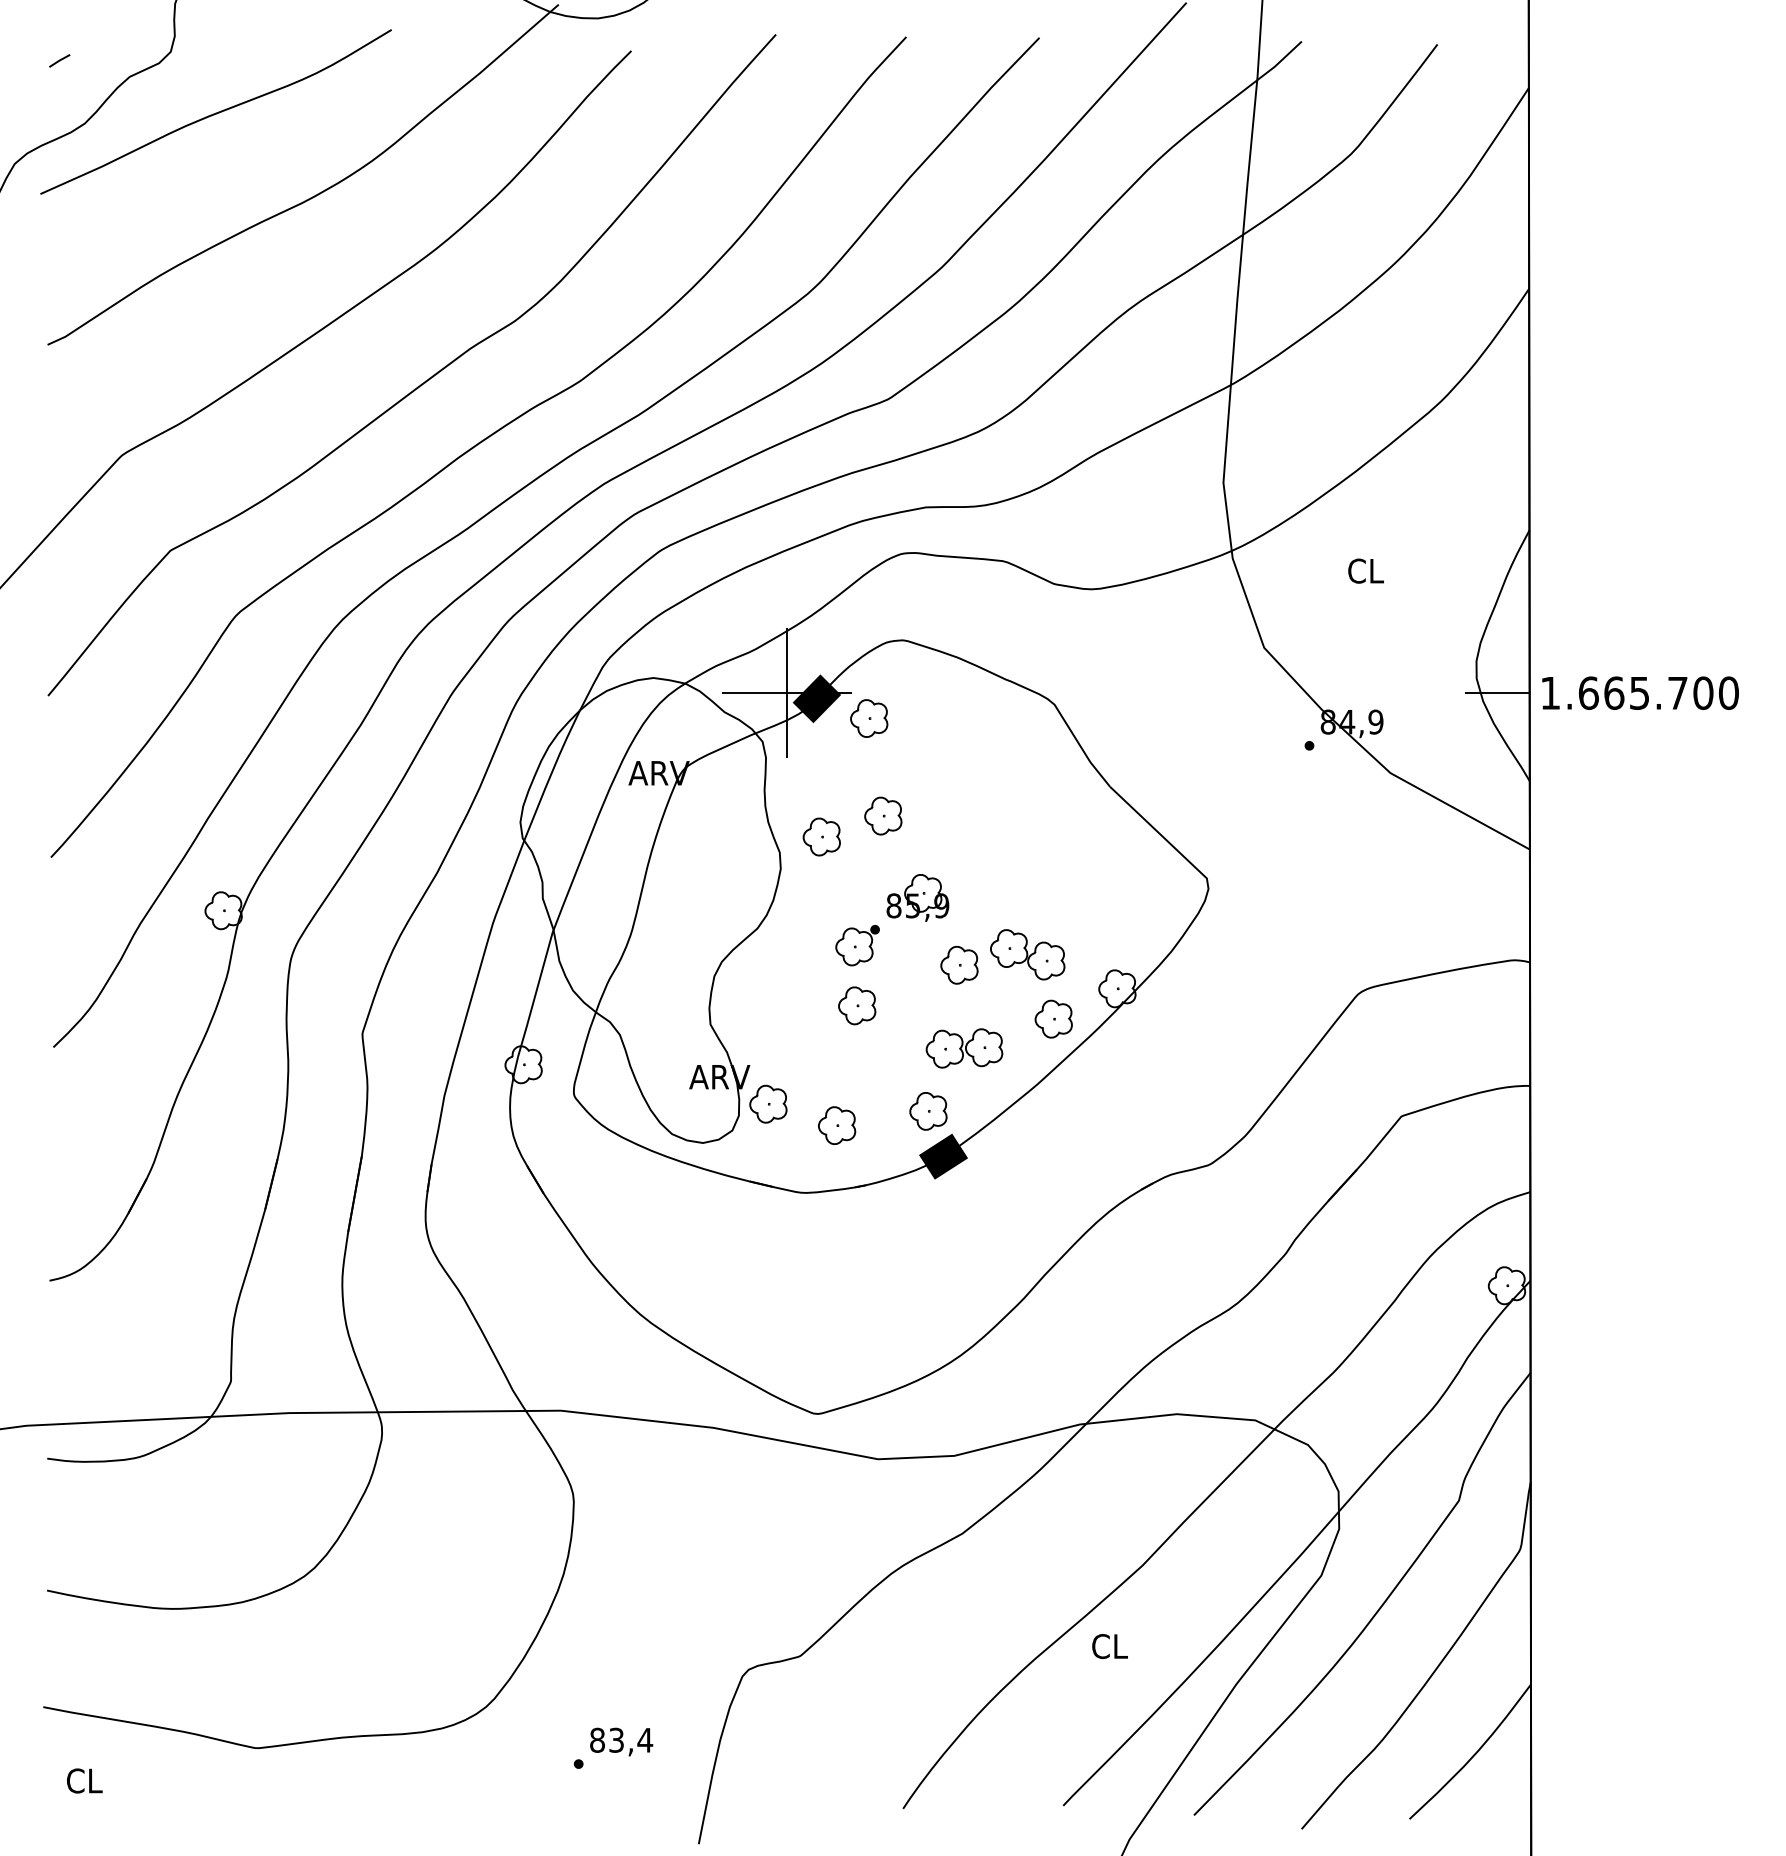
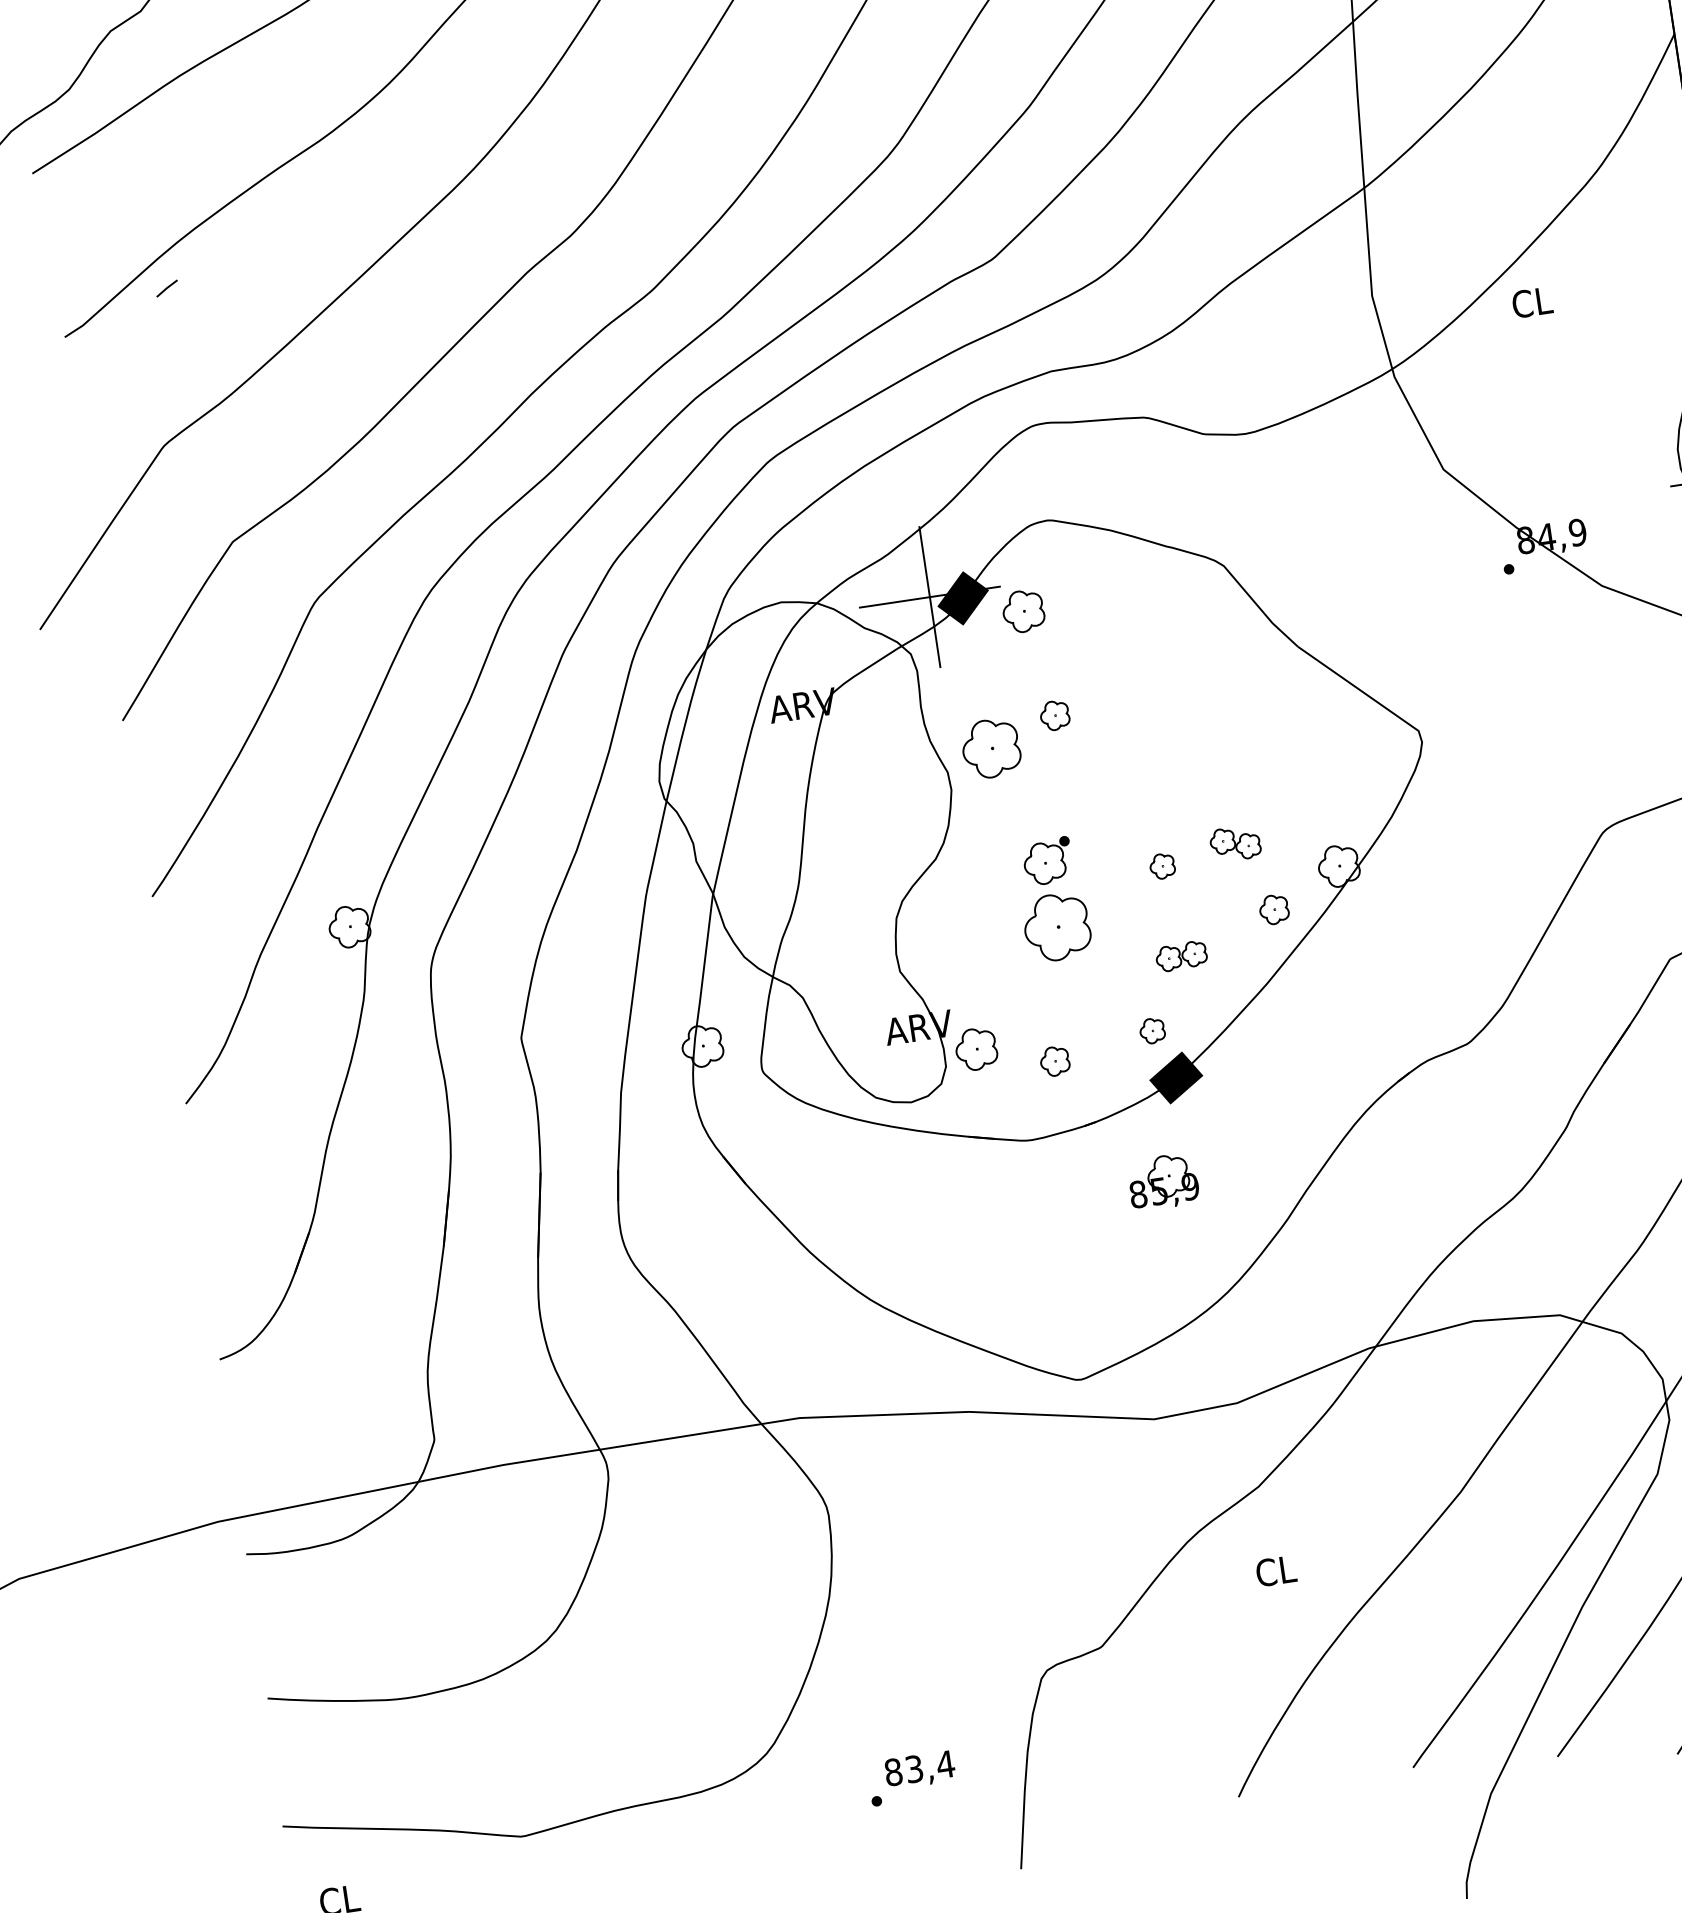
line: (59, 60) -> (166, 288), moved
text: (1365, 570) -> (1531, 301), moved
part: (883, 815) -> (1054, 715), size x0.7
part: (821, 836) -> (990, 748), size x1.4
part: (917, 897) -> (1162, 1181), moved
part: (1027, 954) -> (1235, 843), size x0.6
part: (959, 965) -> (1162, 866), size x0.6
part: (857, 1005) -> (1057, 926), size x1.6
part: (1053, 1018) -> (1273, 909), size x0.7
part: (964, 1048) -> (1181, 956), size x0.6
part: (928, 1111) -> (1152, 1031), size x0.6
part: (837, 1125) -> (1055, 1061), size x0.7
text: (1109, 1646) -> (1275, 1571), moved

